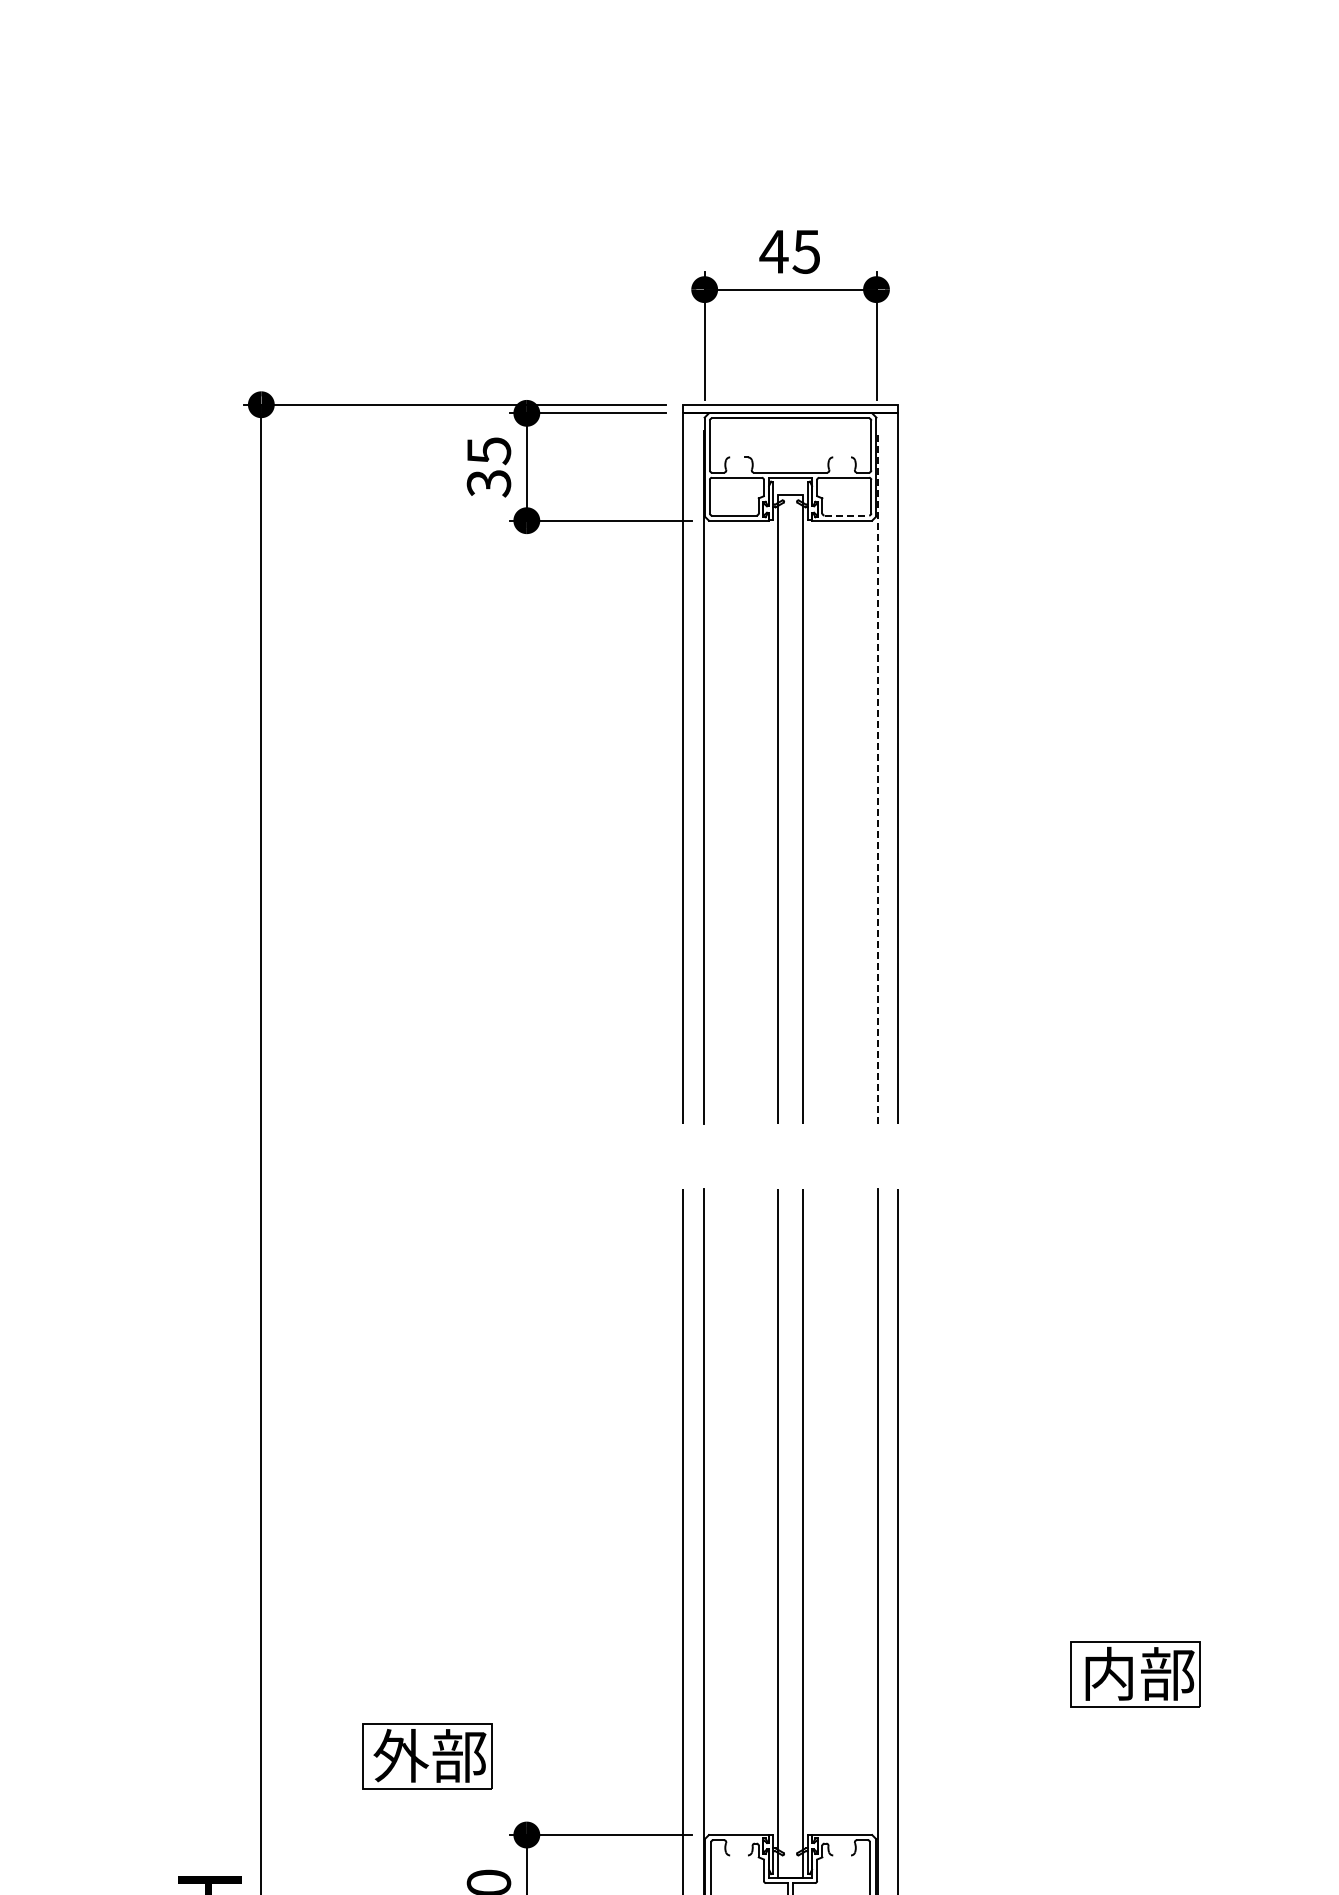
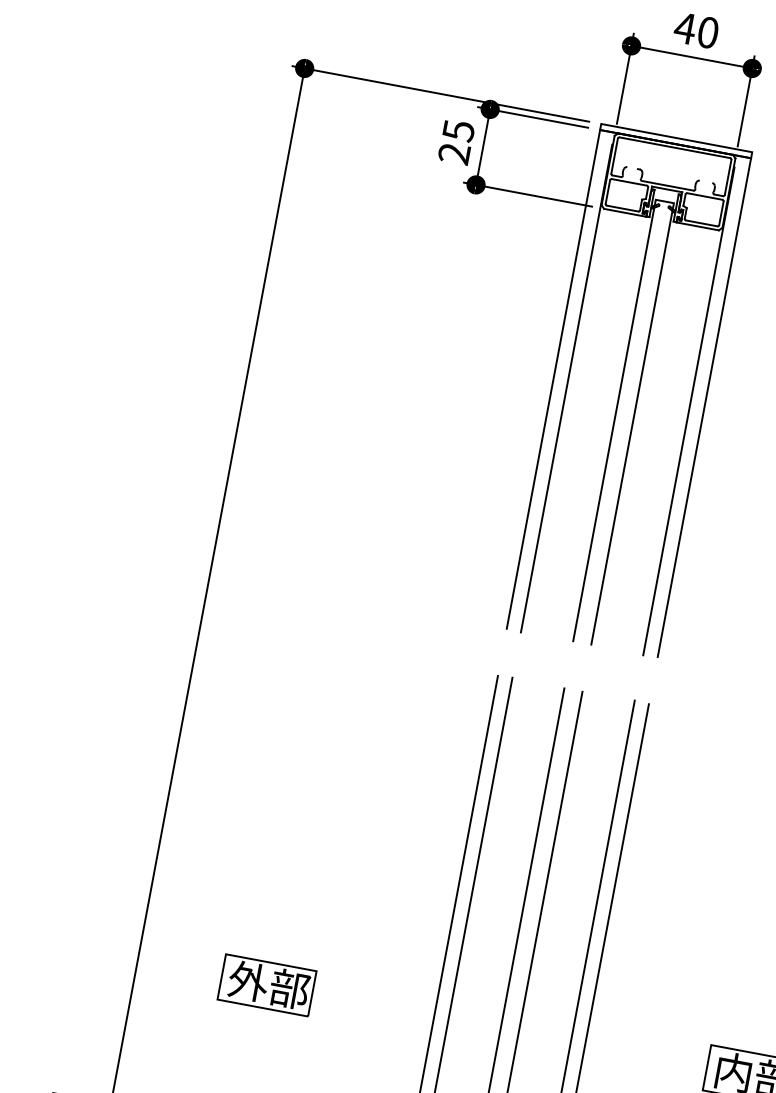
text: (806, 251) -> (708, 32), 45 -> 40
text: (489, 483) -> (454, 153), 35 -> 25
line: (847, 515) -> (702, 223), dashed -> solid
line: (877, 777) -> (688, 411), dashed -> solid
part: (427, 1756) -> (267, 985), moved

